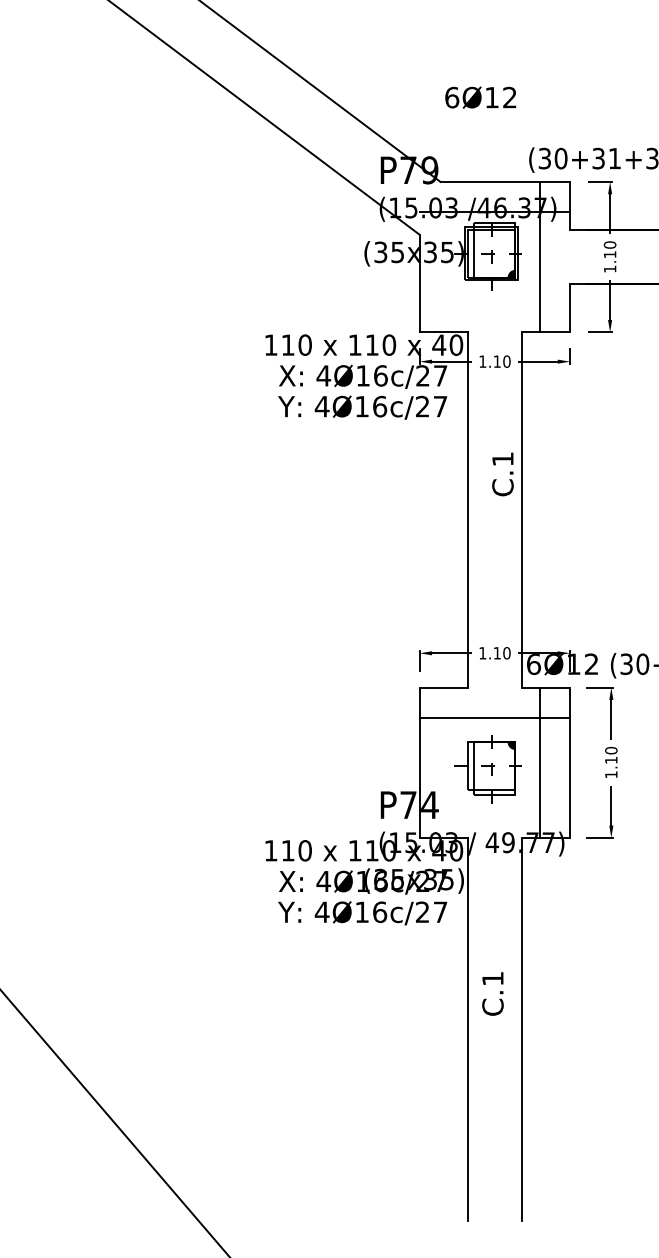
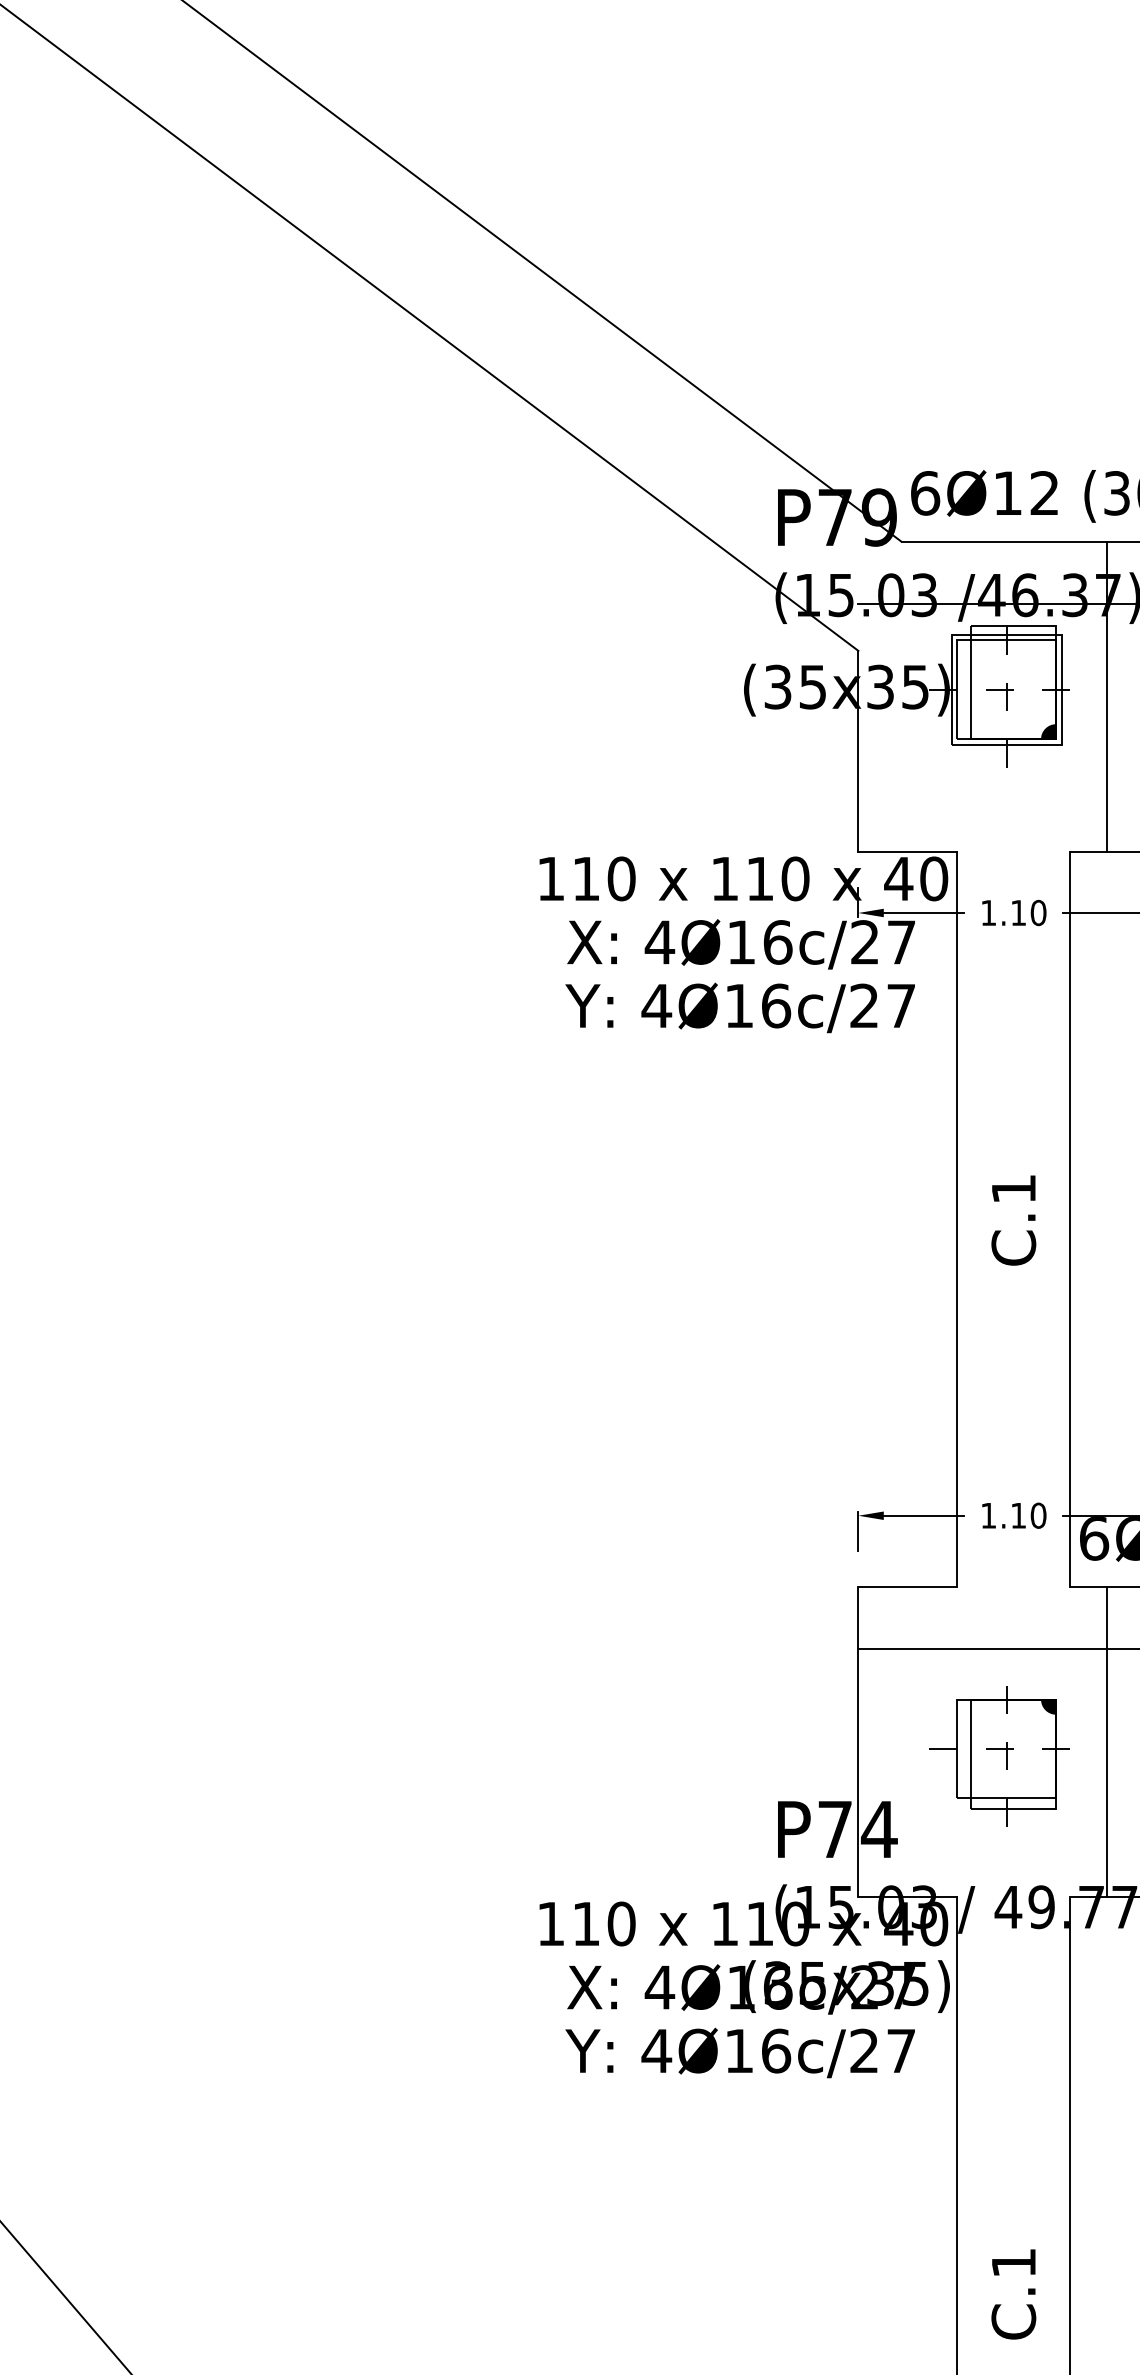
text: (480, 97) -> (983, 493), moved
text: (502, 474) -> (1012, 1220), moved
text: (492, 993) -> (1012, 2293), moved

